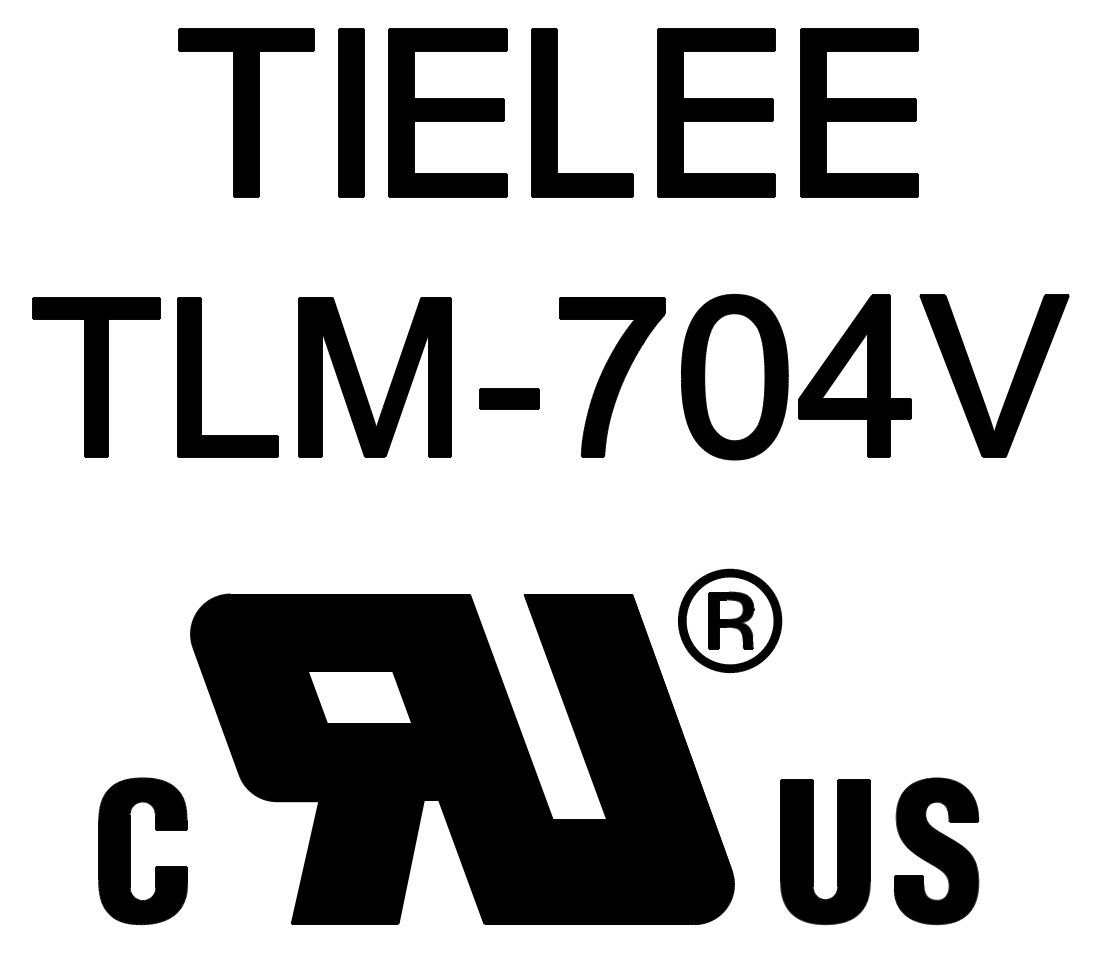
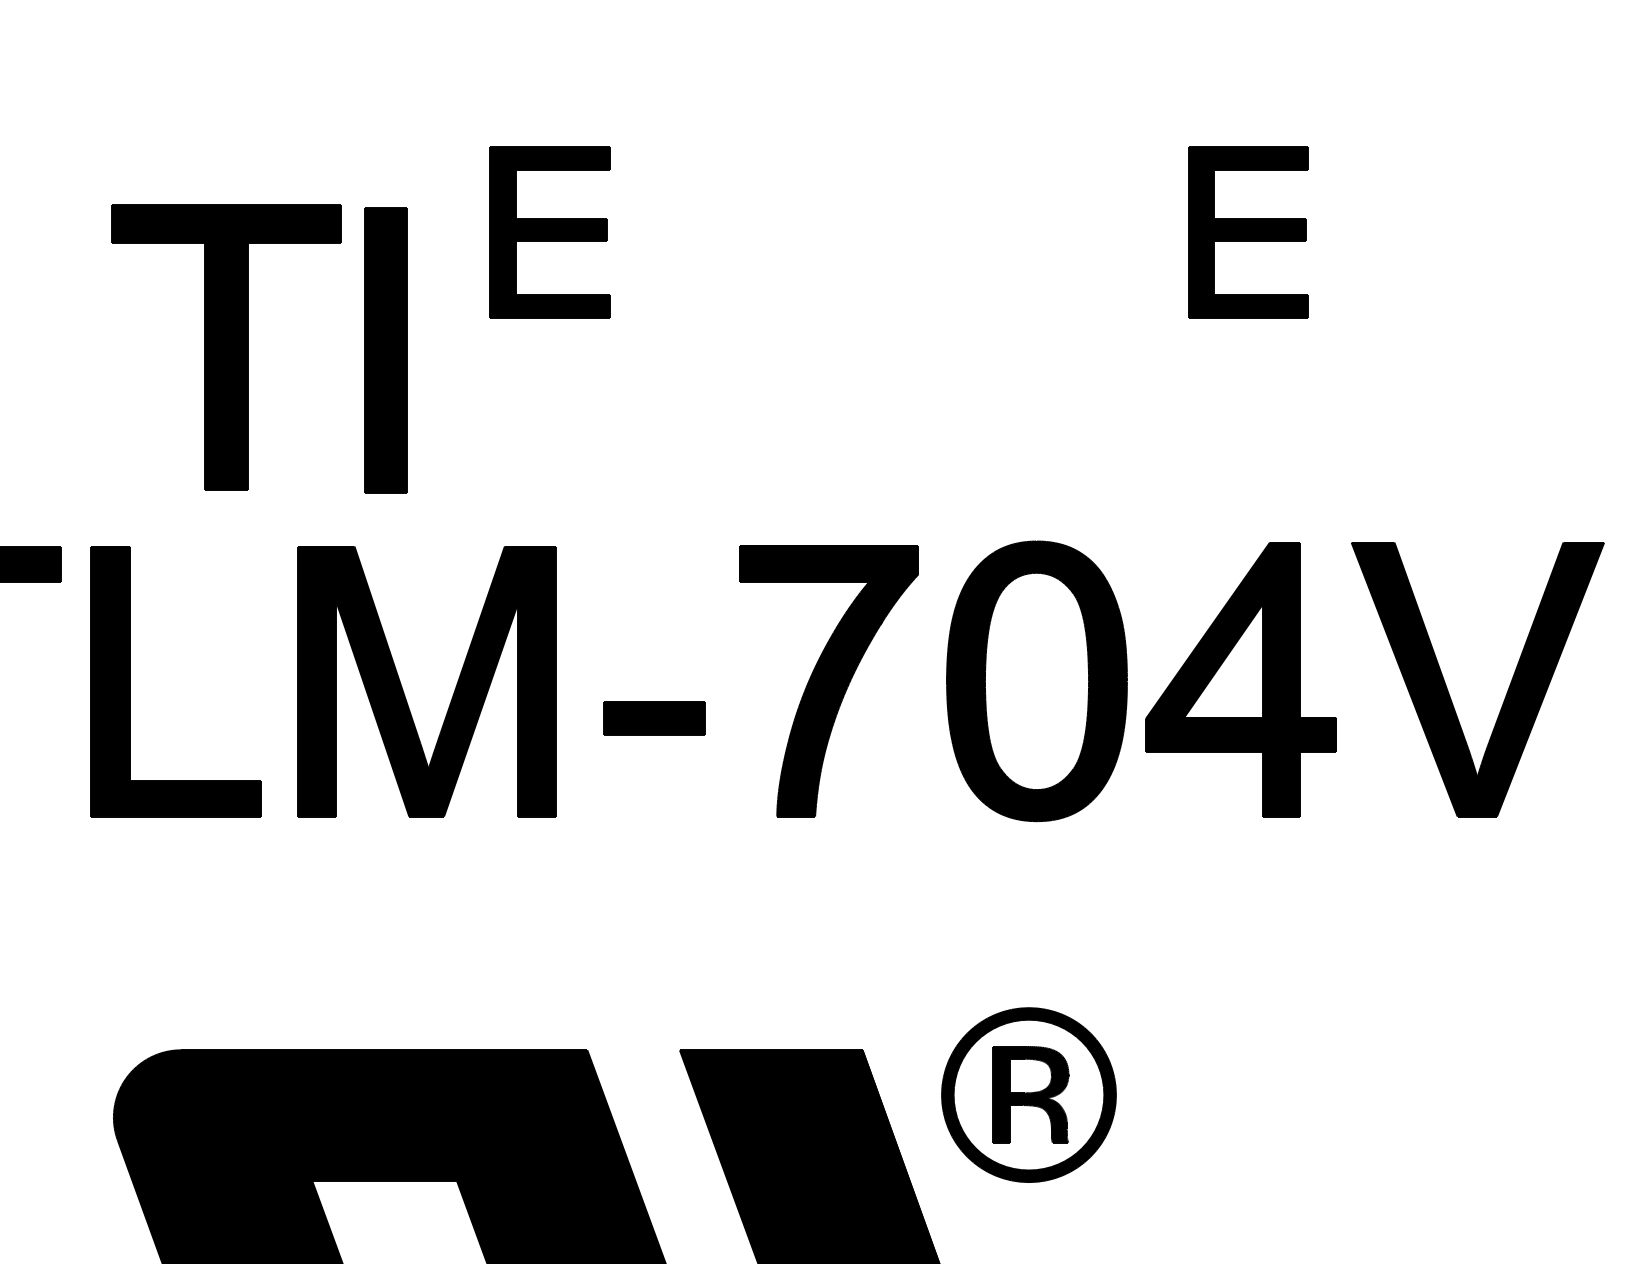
part: (246, 112) -> (226, 347), moved
part: (351, 112) -> (386, 350), moved
part: (447, 112) -> (549, 232), size x0.6
part: (557, 112) -> (735, 232), removed
part: (716, 112) -> (1005, 232), removed
part: (859, 112) -> (1248, 232), size x0.6

